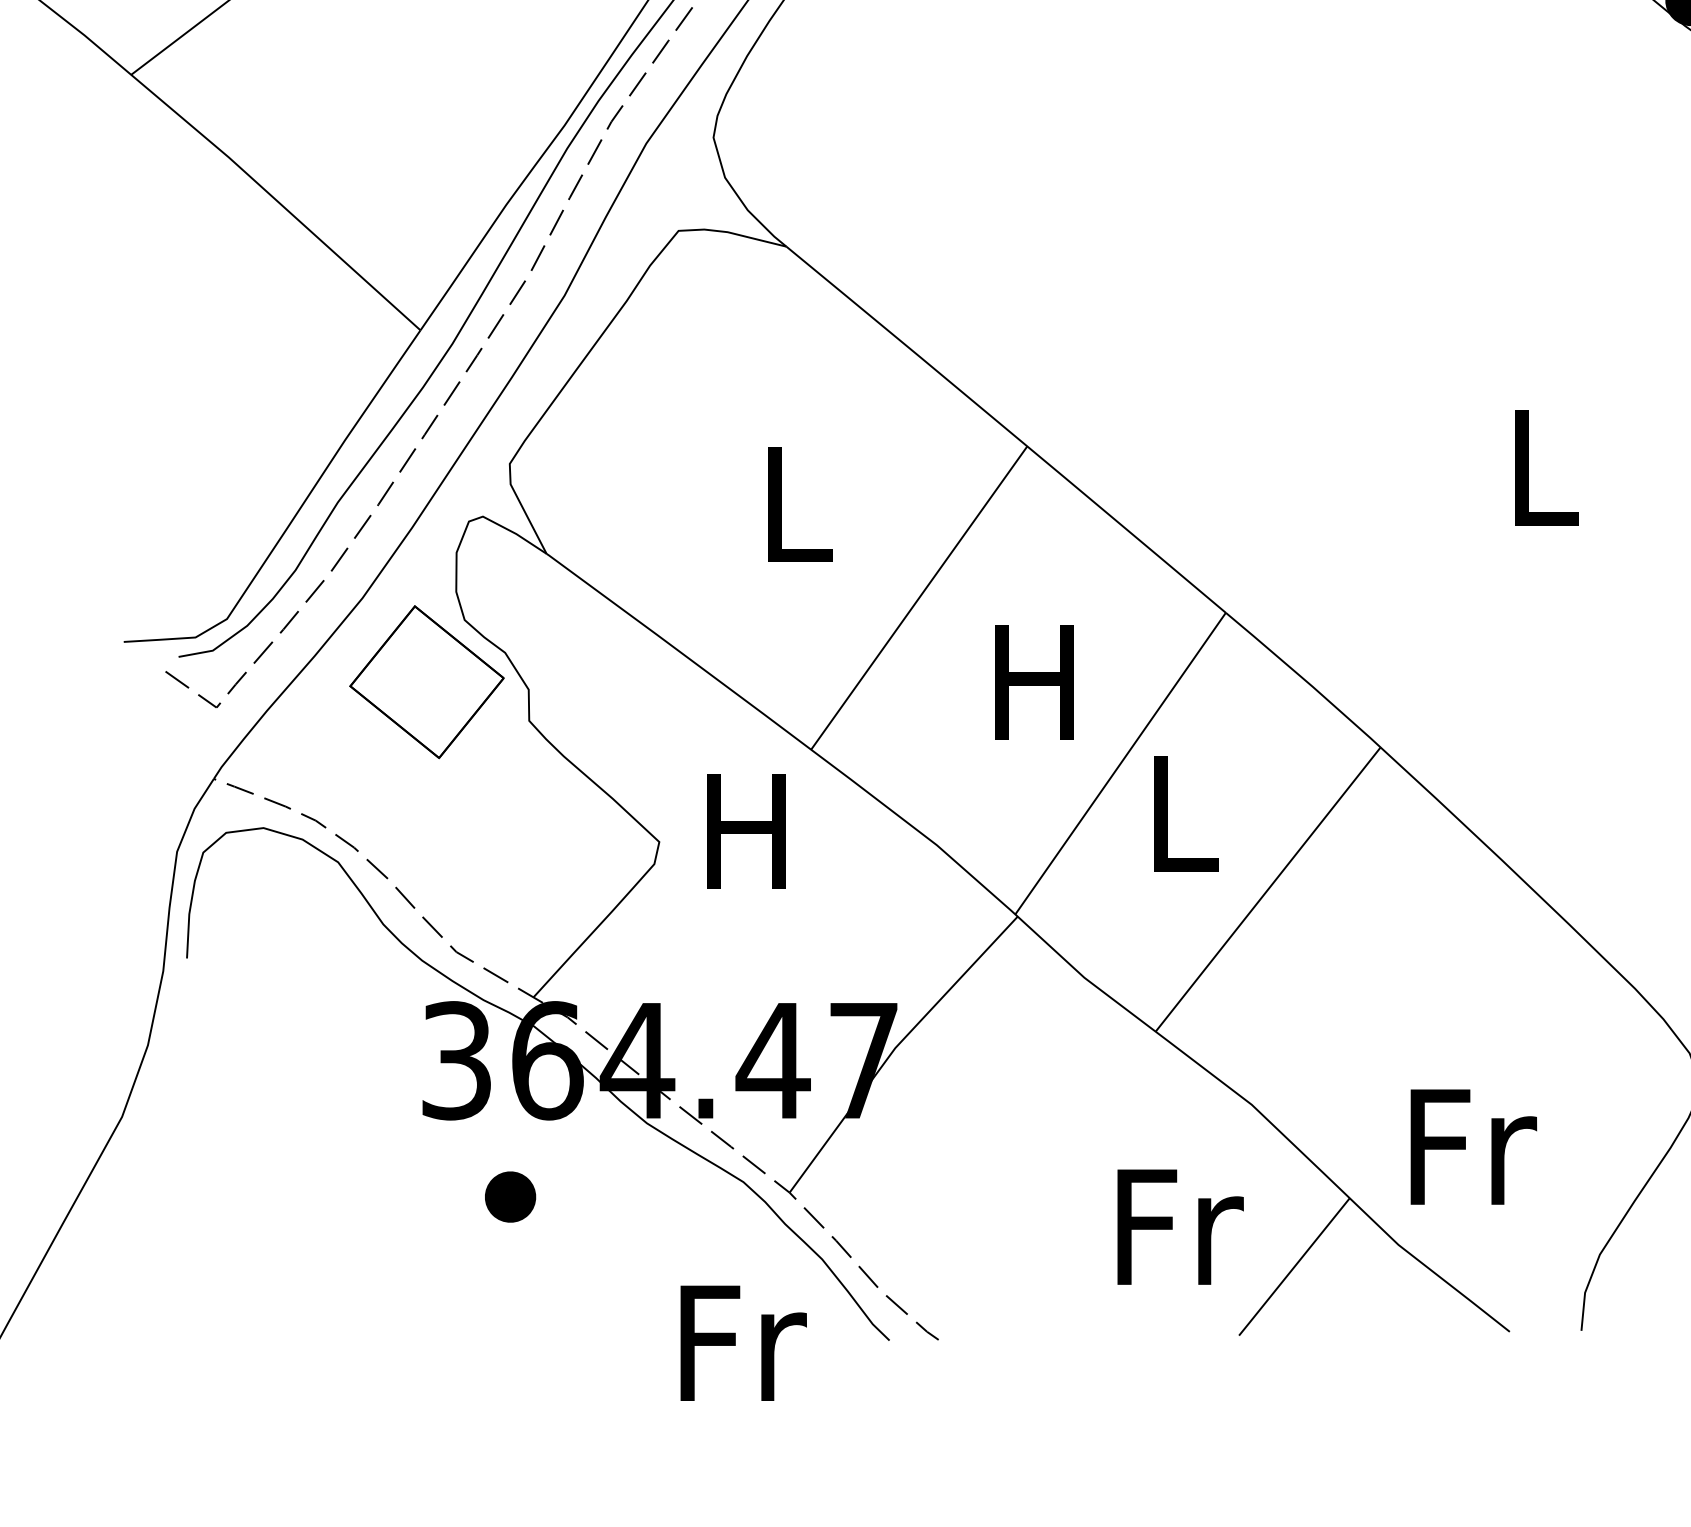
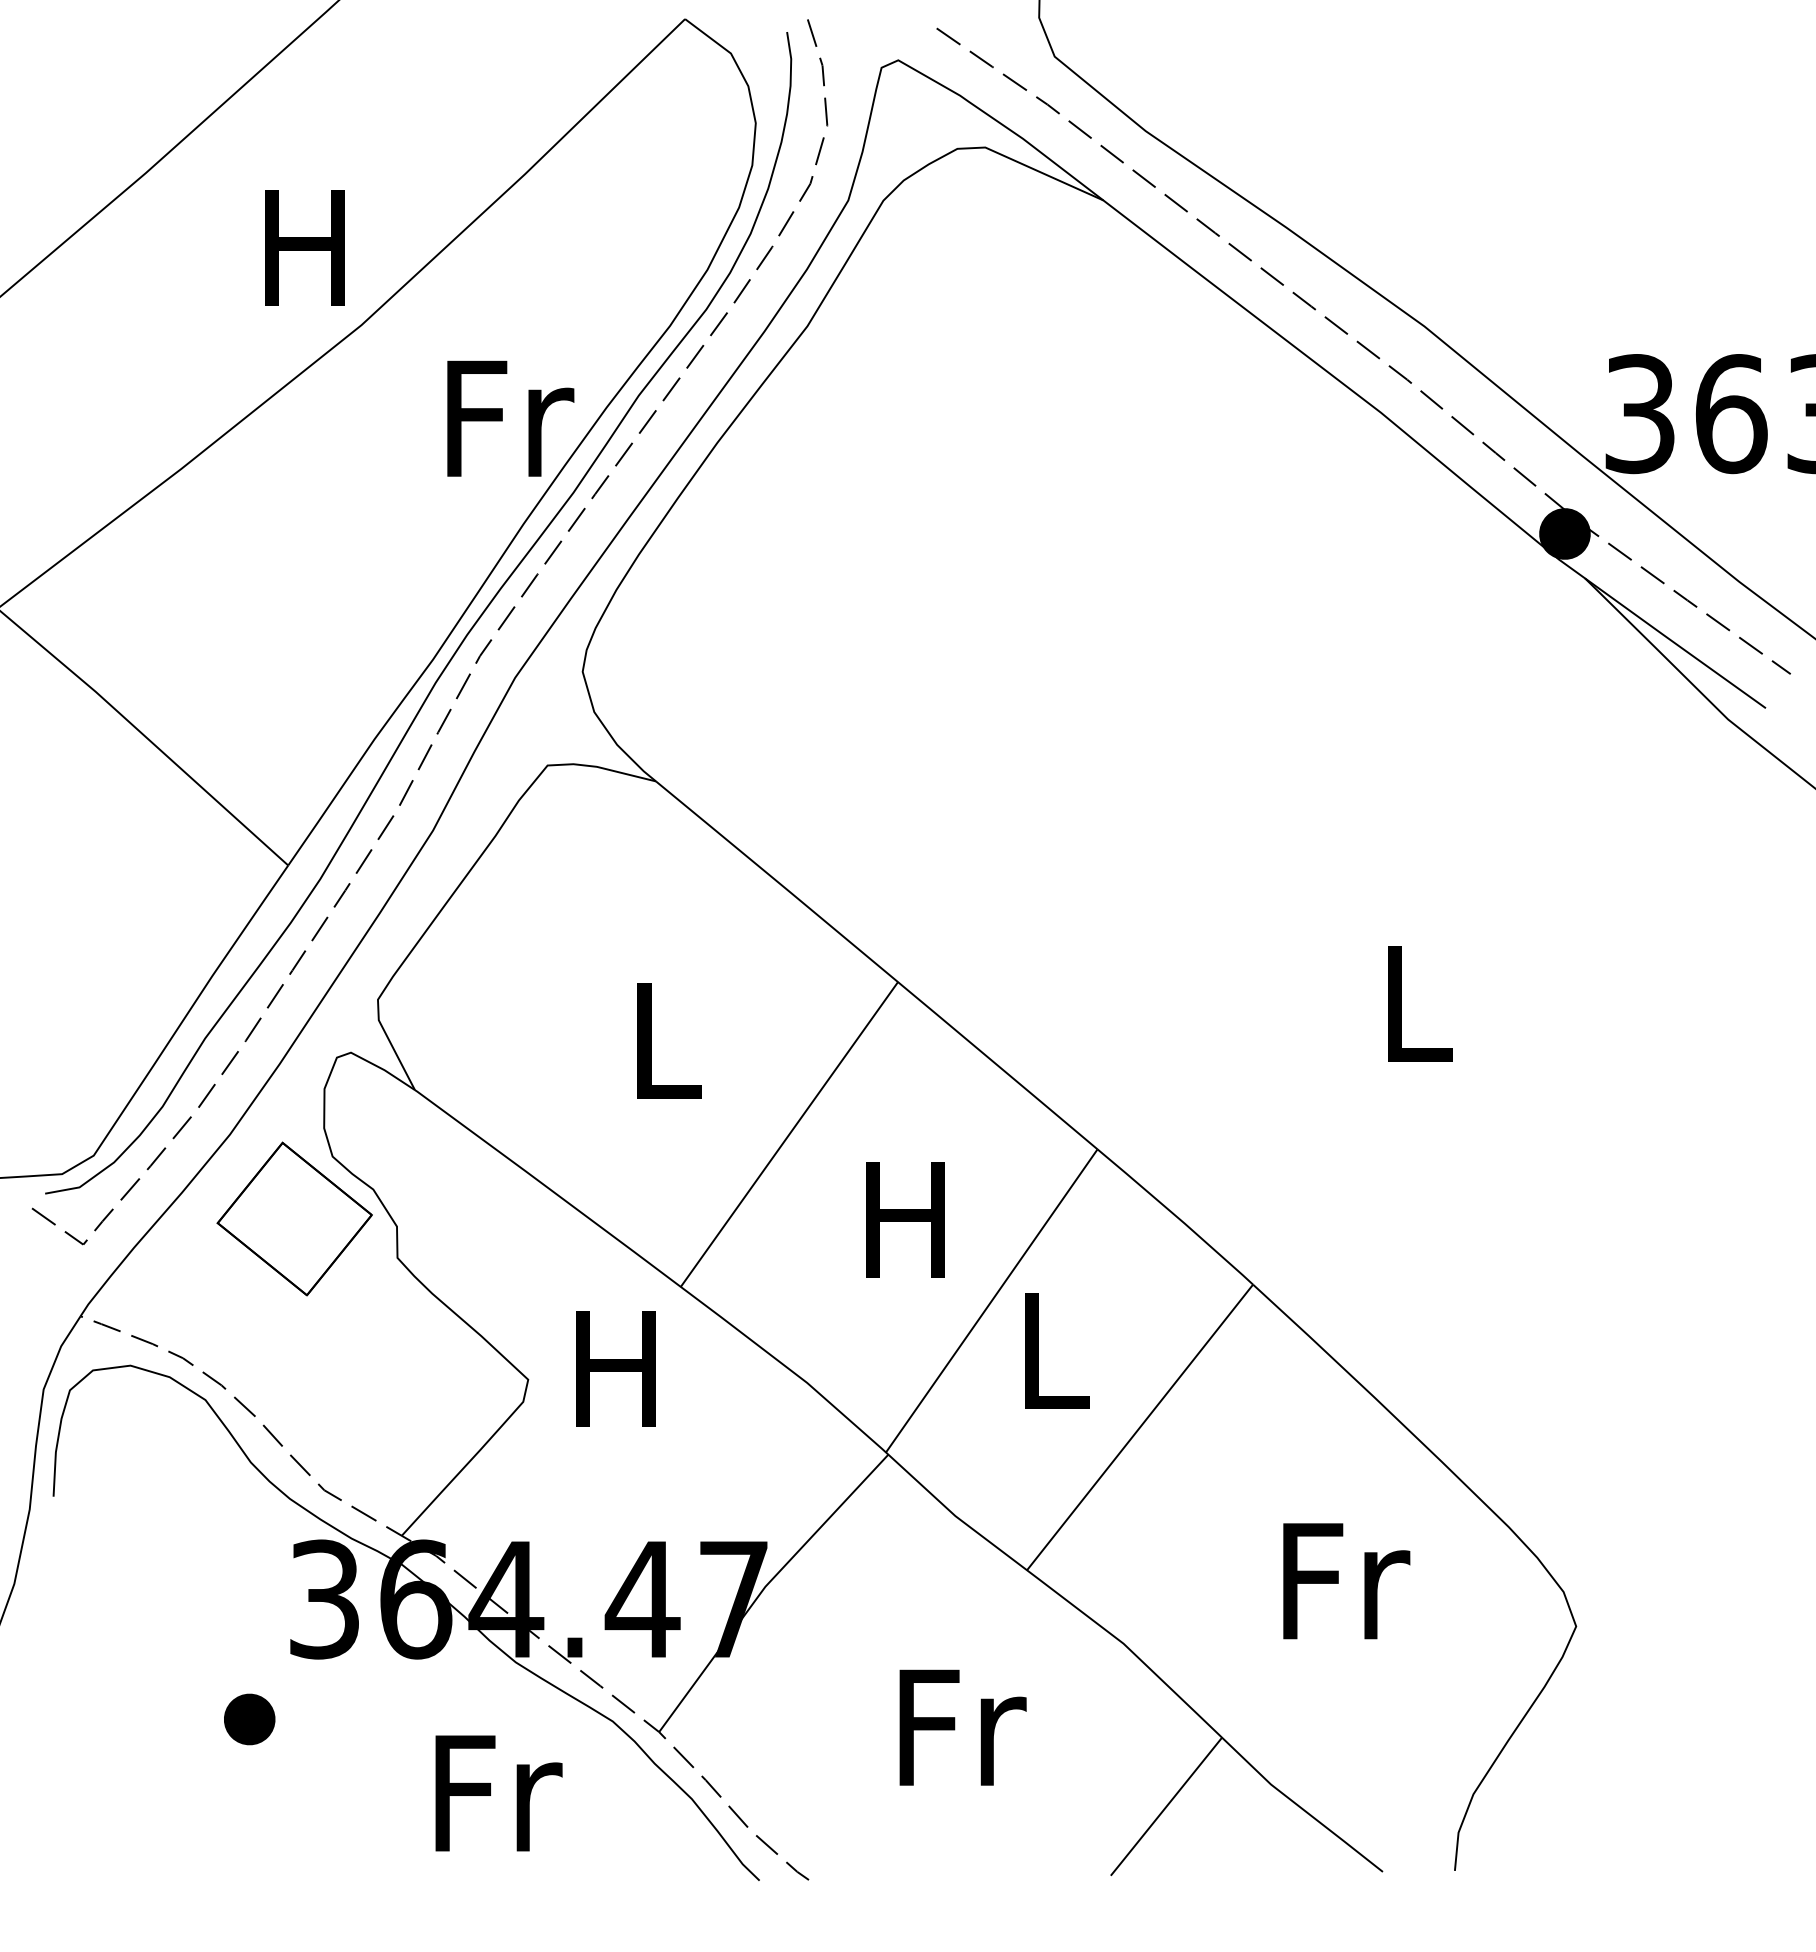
text: (1473, 1147) -> (1346, 1581), moved
part: (510, 1197) -> (249, 1719), moved
text: (1180, 1226) -> (962, 1727), moved
text: (743, 1343) -> (498, 1793), moved

